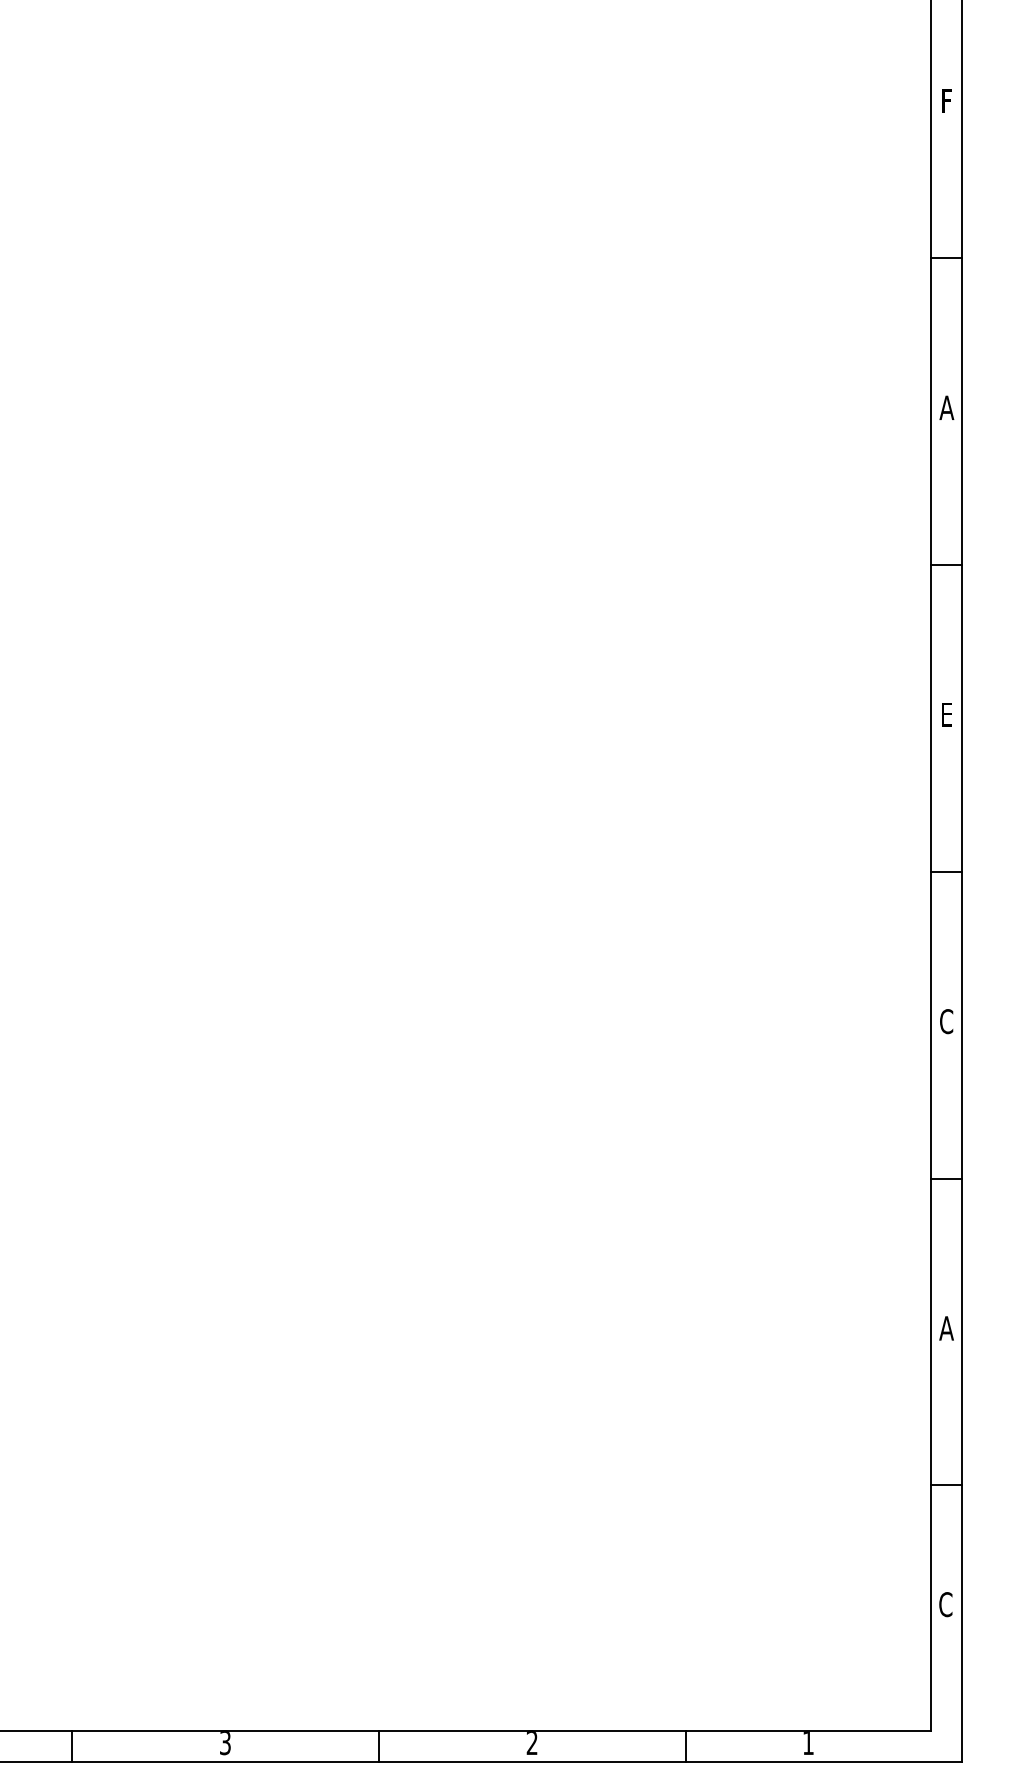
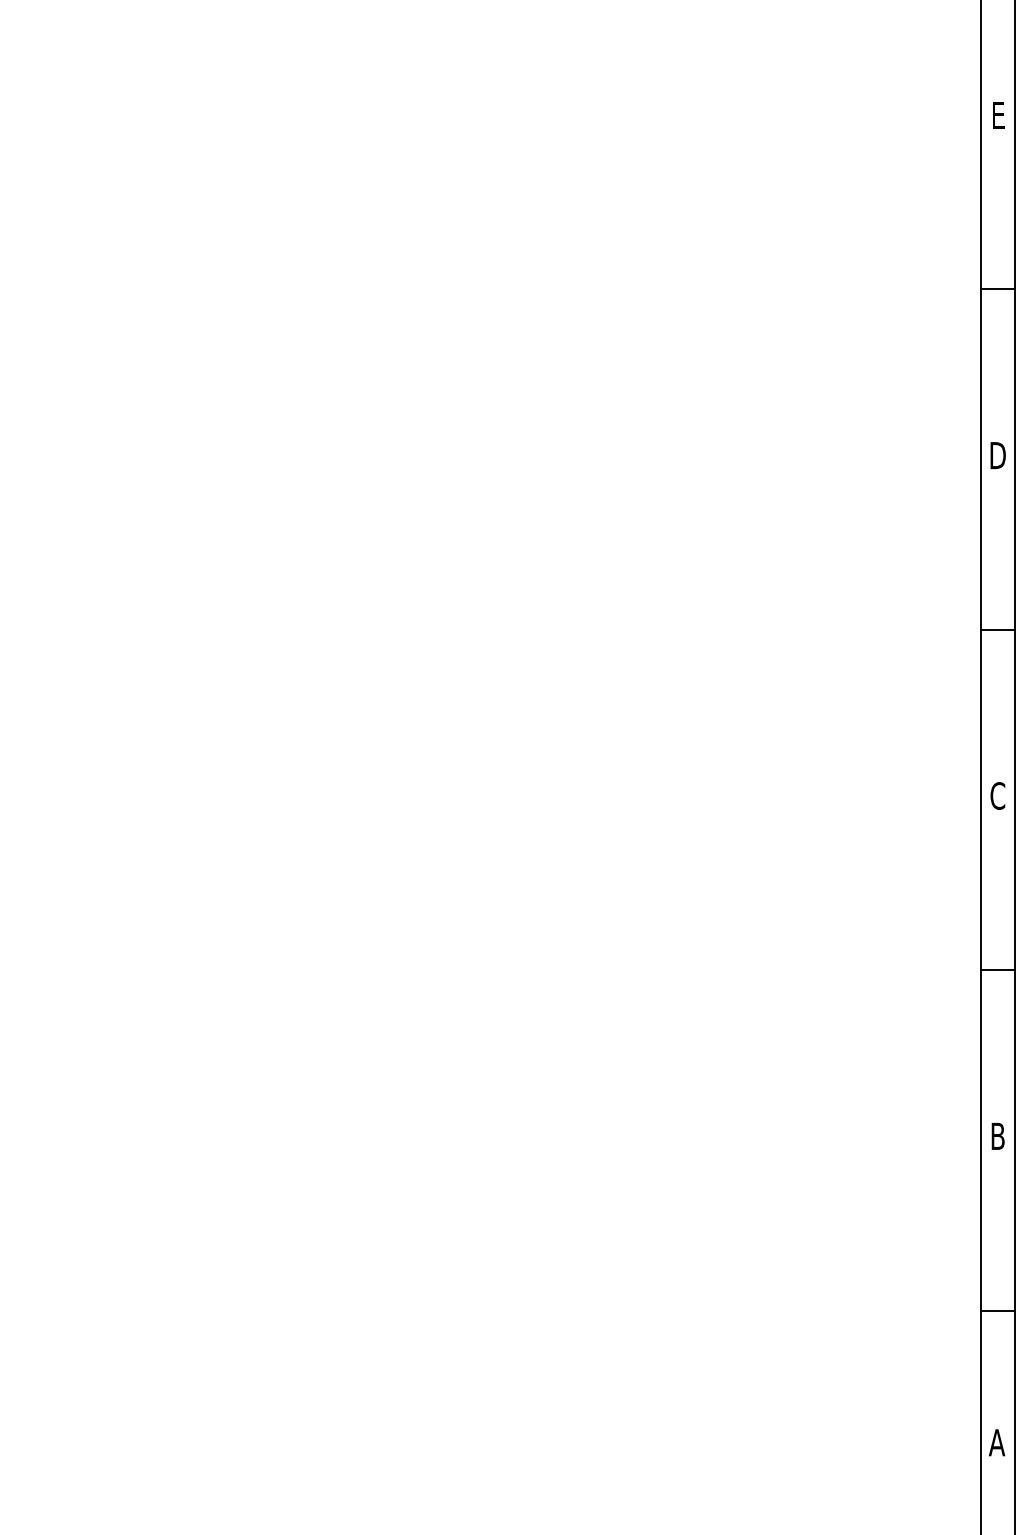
text: (946, 407) -> (997, 114), A -> E
text: (946, 714) -> (997, 455), E -> D
text: (946, 1328) -> (997, 1136), A -> B
text: (945, 1604) -> (996, 1442), C -> A

